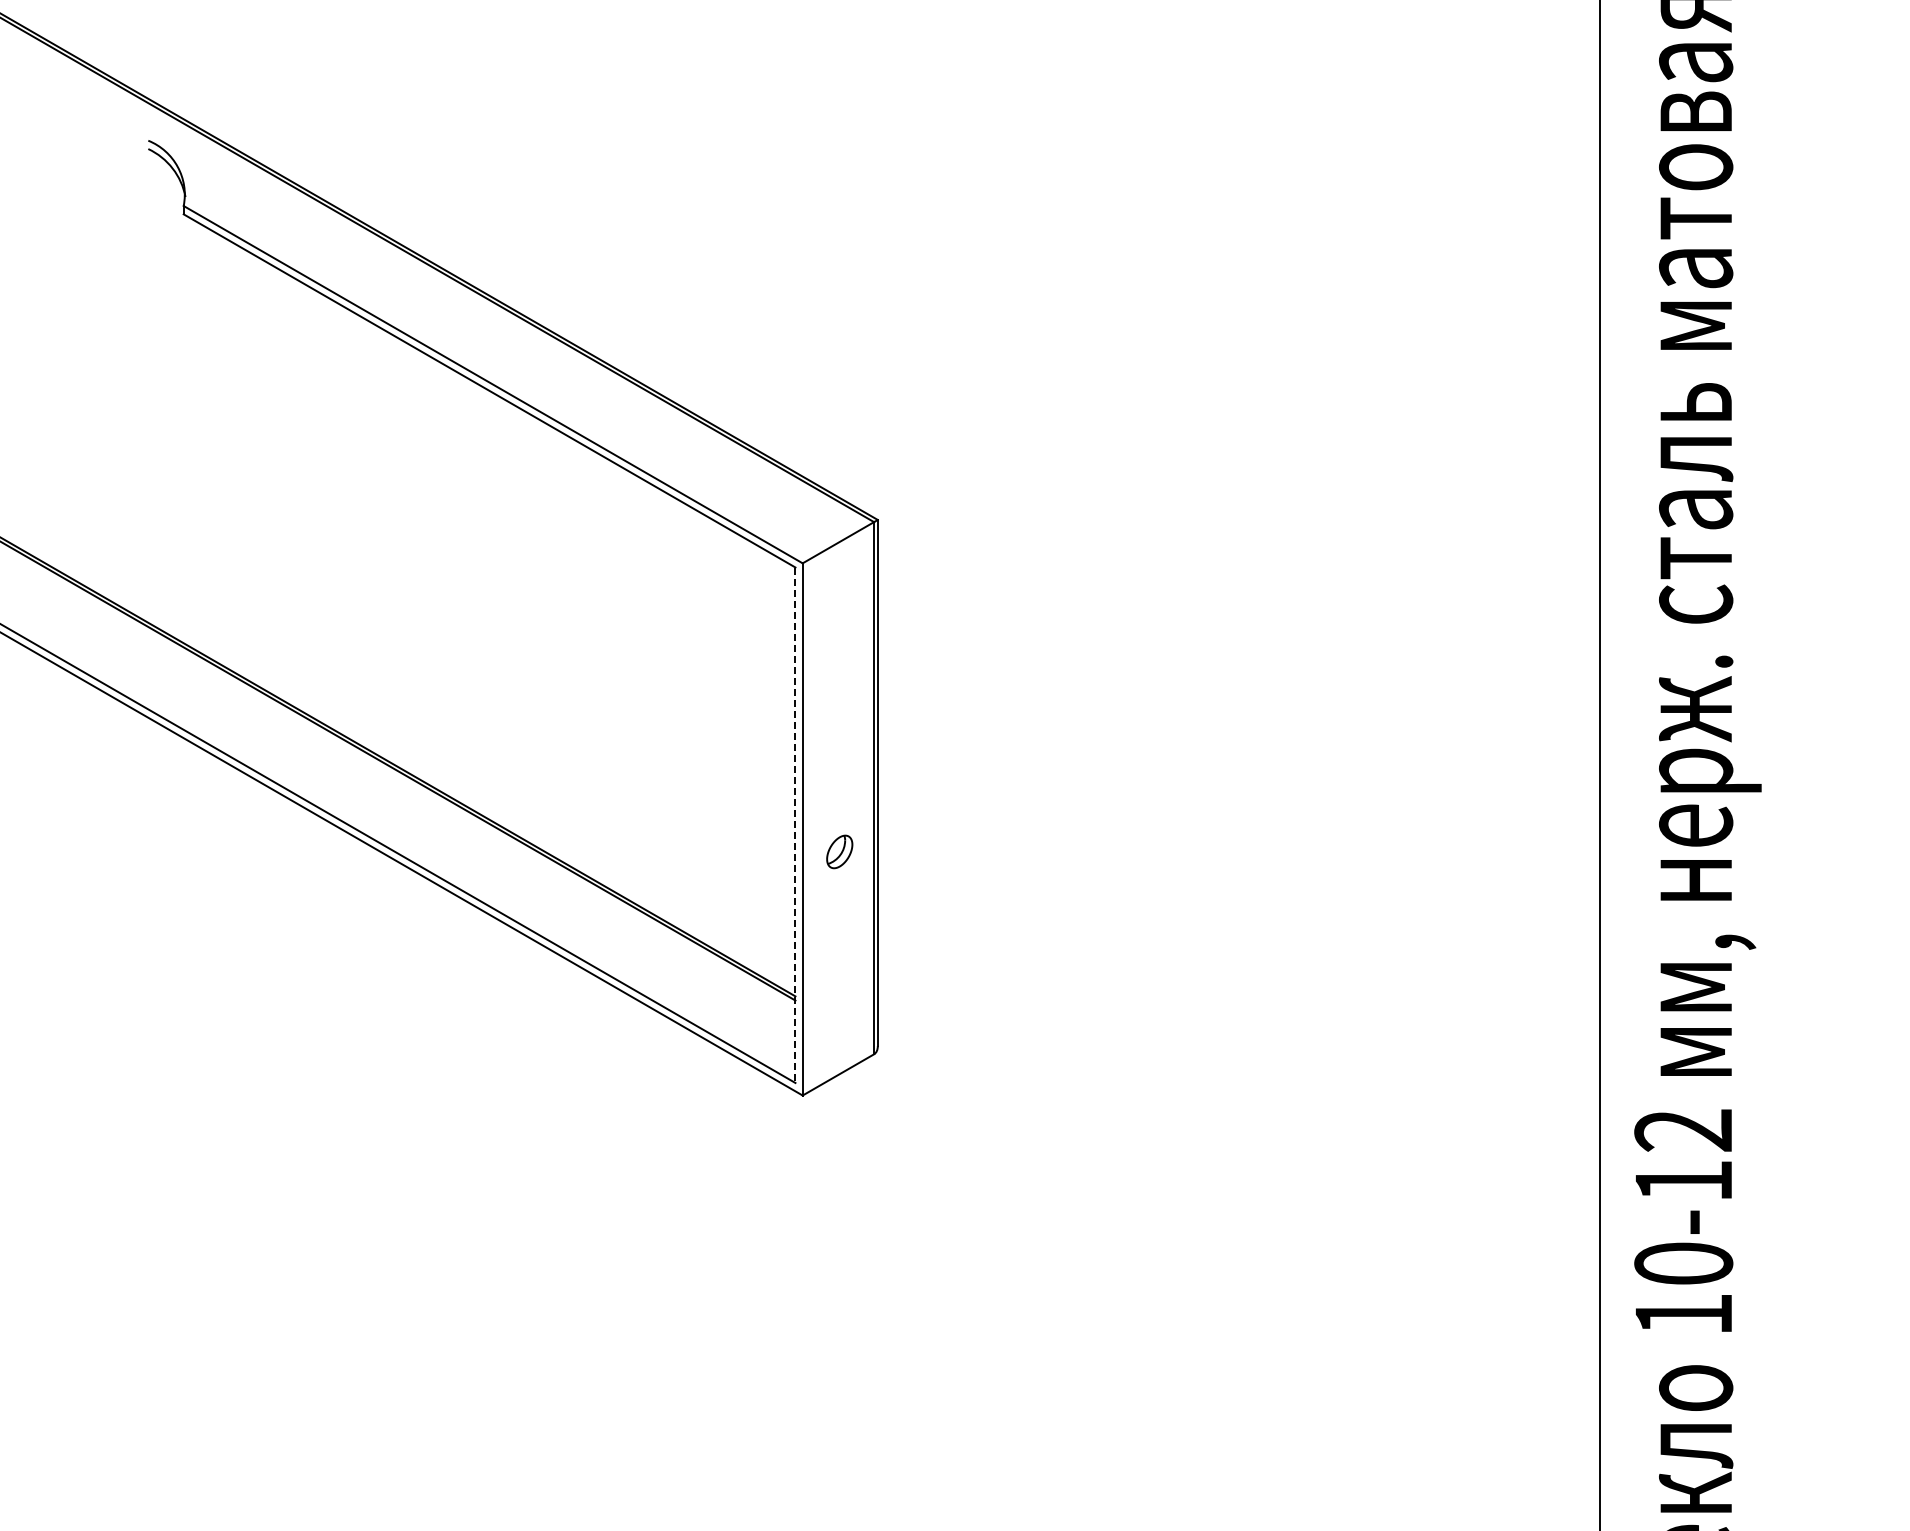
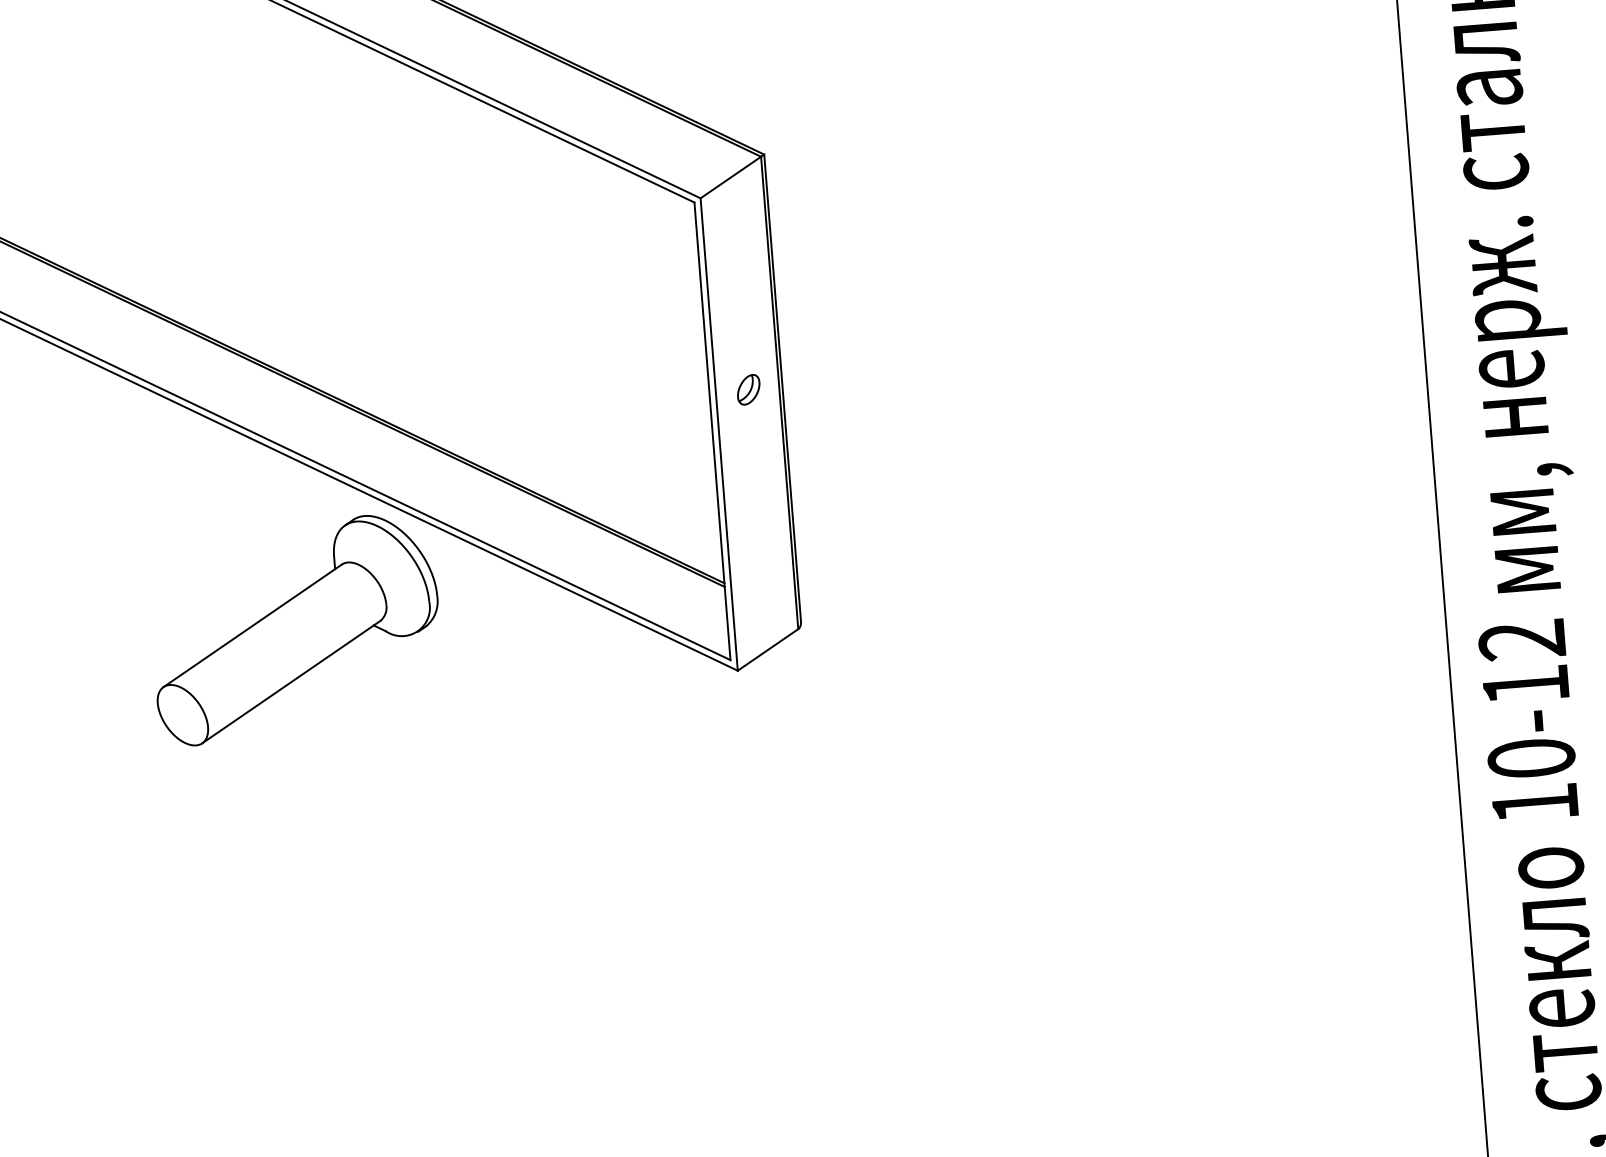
line: (795, 825) -> (712, 431), dashed -> solid
part: (839, 851) -> (748, 389), moved
part: (311, 1010) -> (295, 629), added

